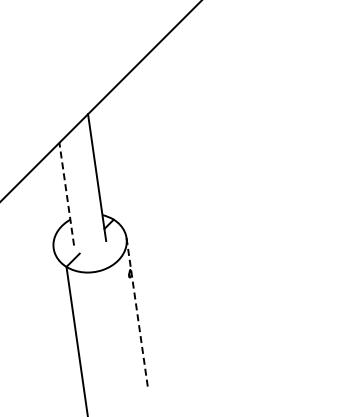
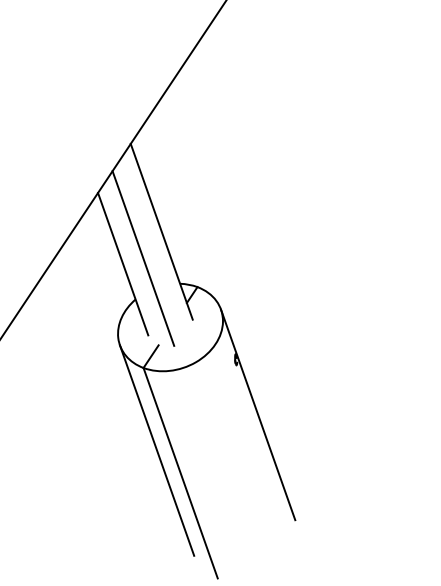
line: (81, 193) -> (144, 258), added
line: (66, 194) -> (122, 264), dashed -> solid
line: (137, 313) -> (258, 414), dashed -> solid
line: (64, 324) -> (157, 450), added

